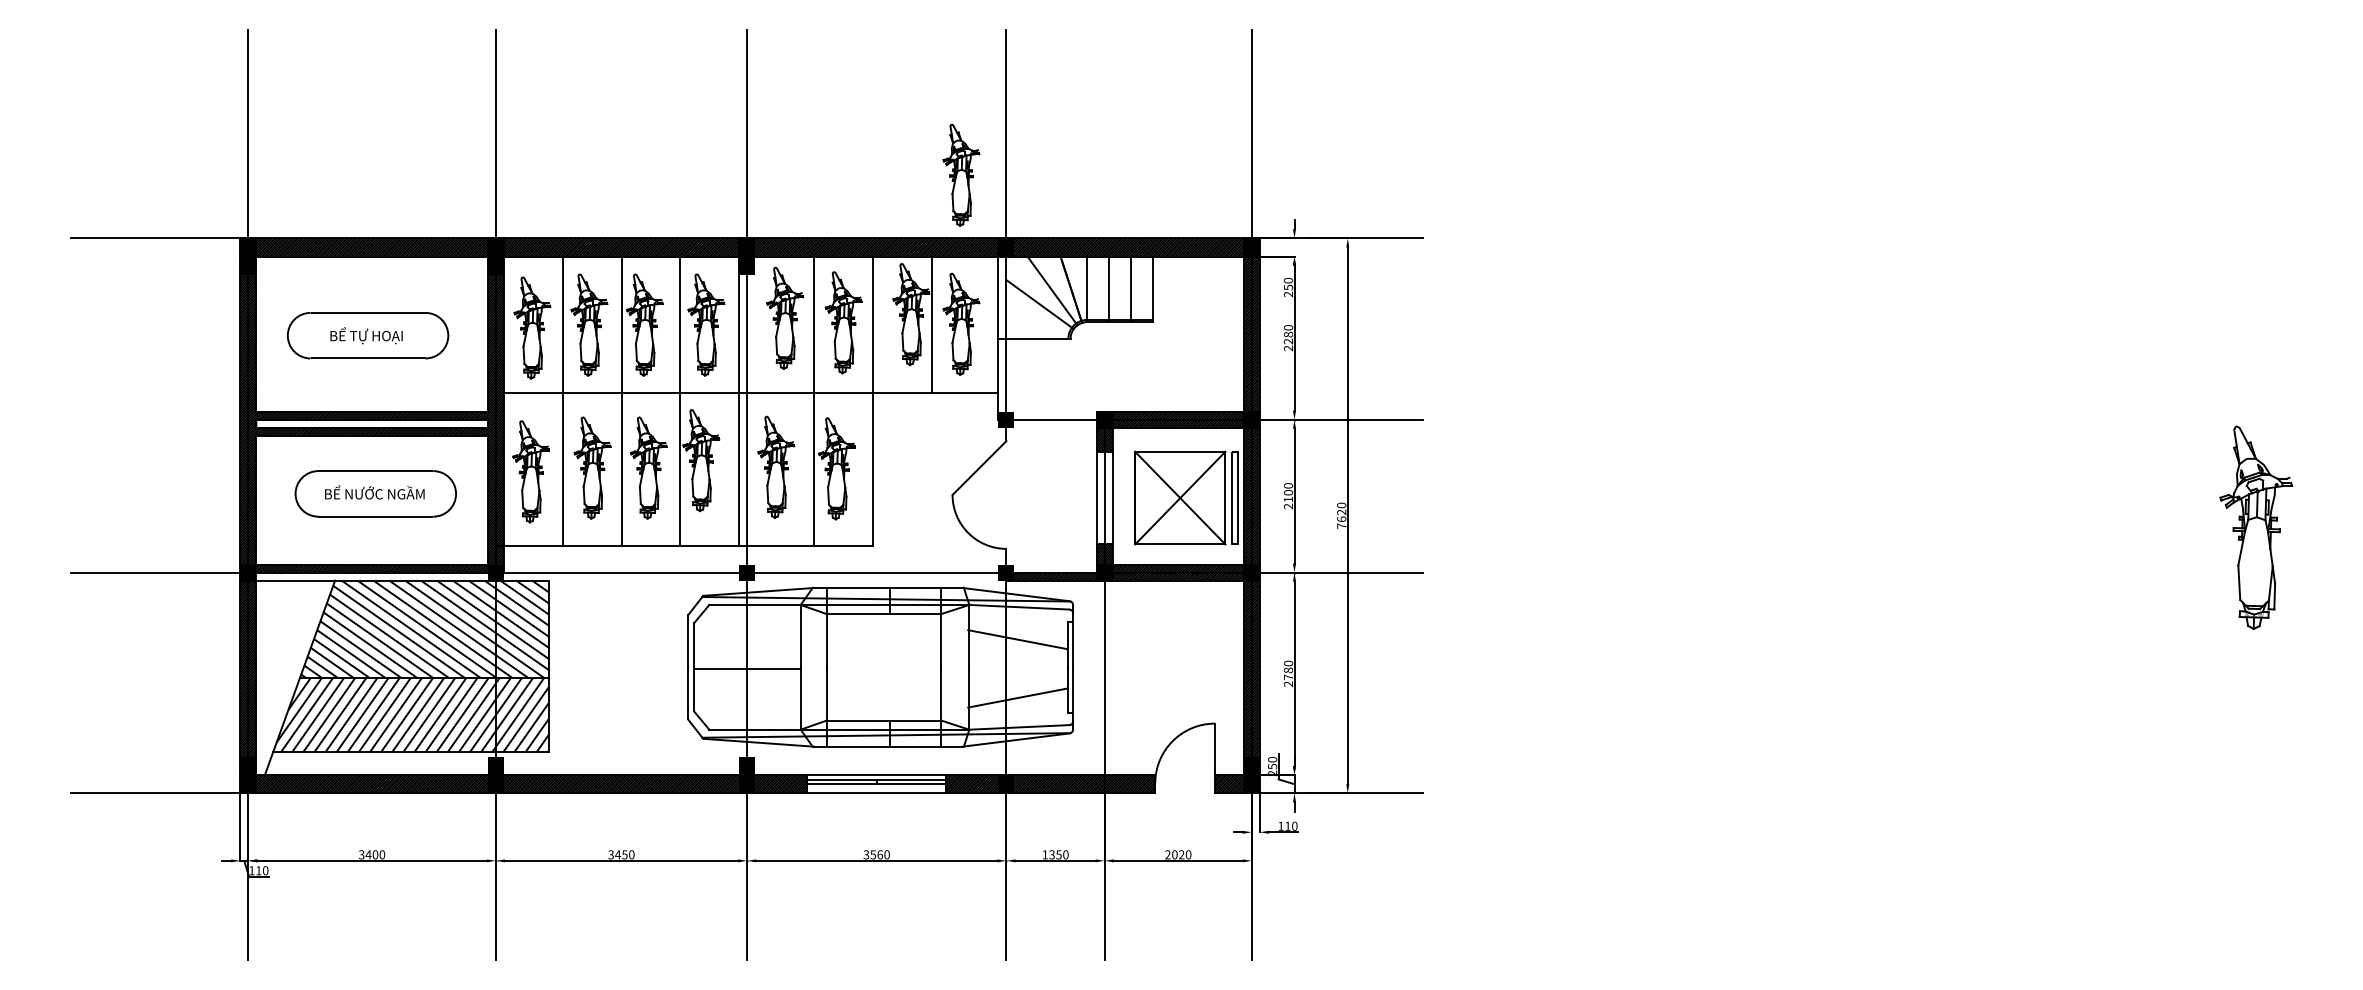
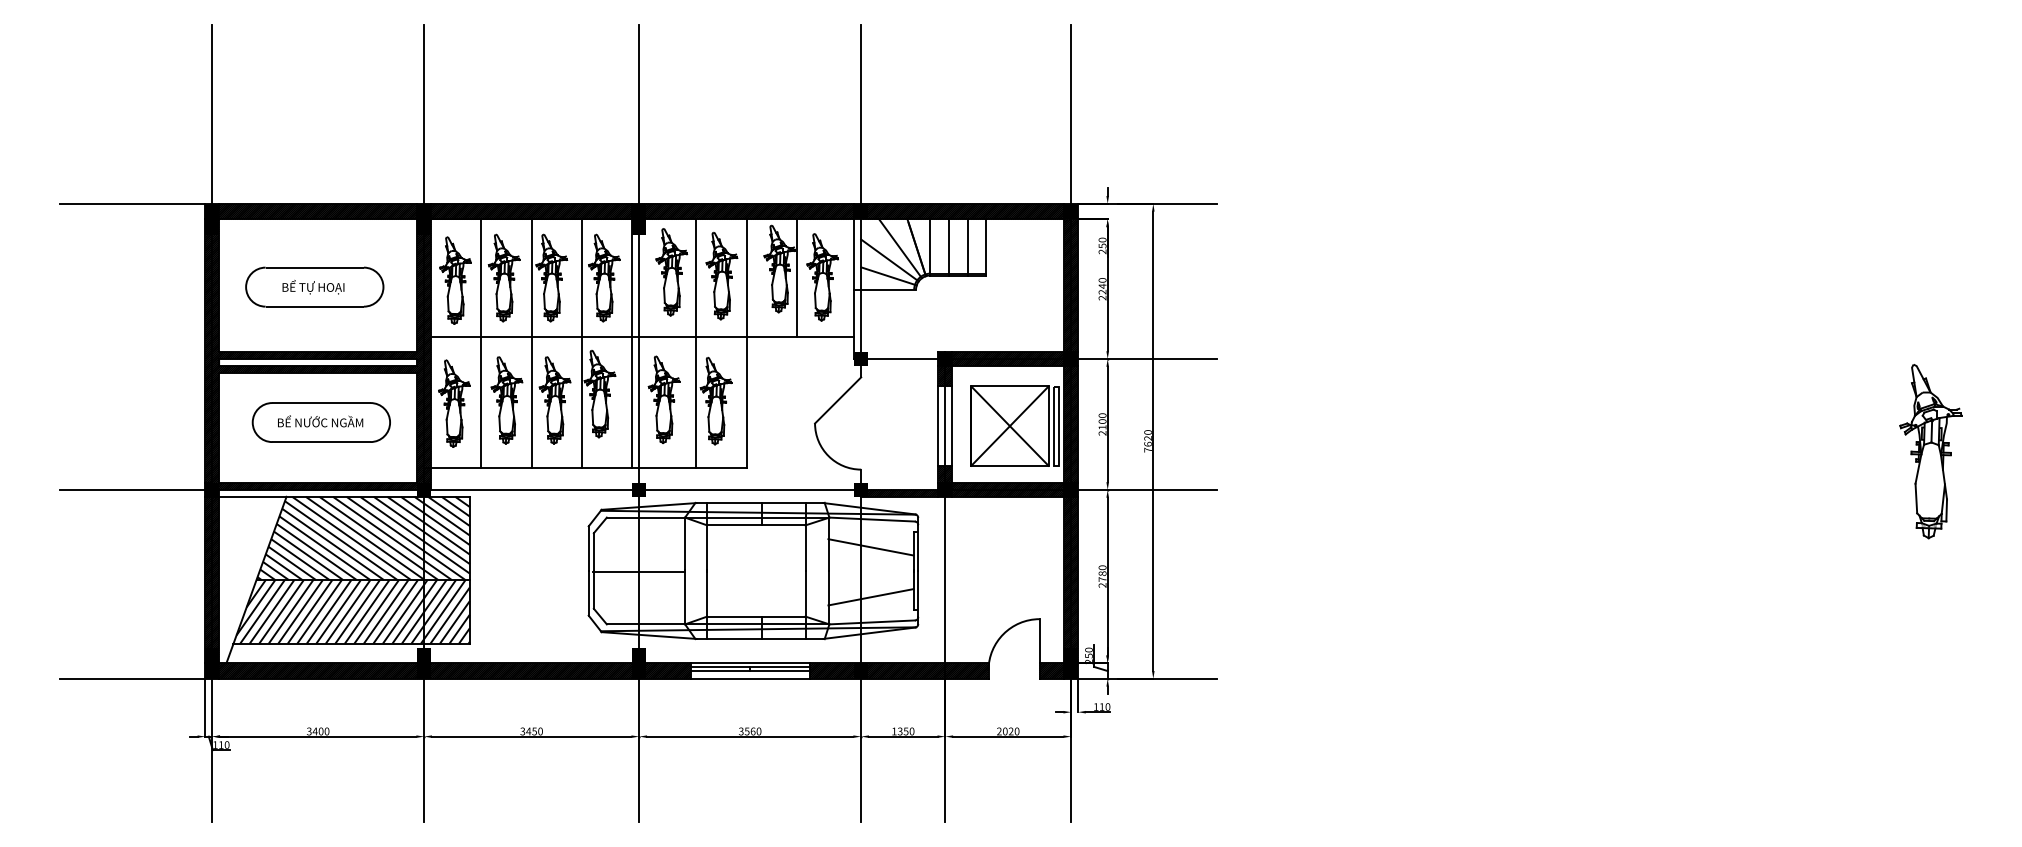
part: (961, 174) -> (822, 149), removed
line: (1038, 322) -> (888, 275), added
text: (1288, 334) -> (1102, 286), 2280 -> 2240

